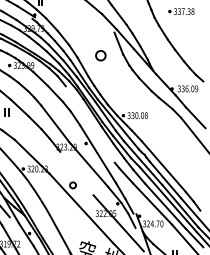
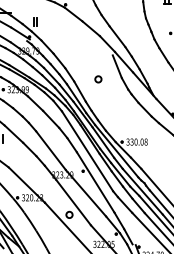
part: (100, 55) -> (98, 79), size x0.62
line: (89, 124) -> (86, 151), added
line: (76, 173) -> (73, 202), added

